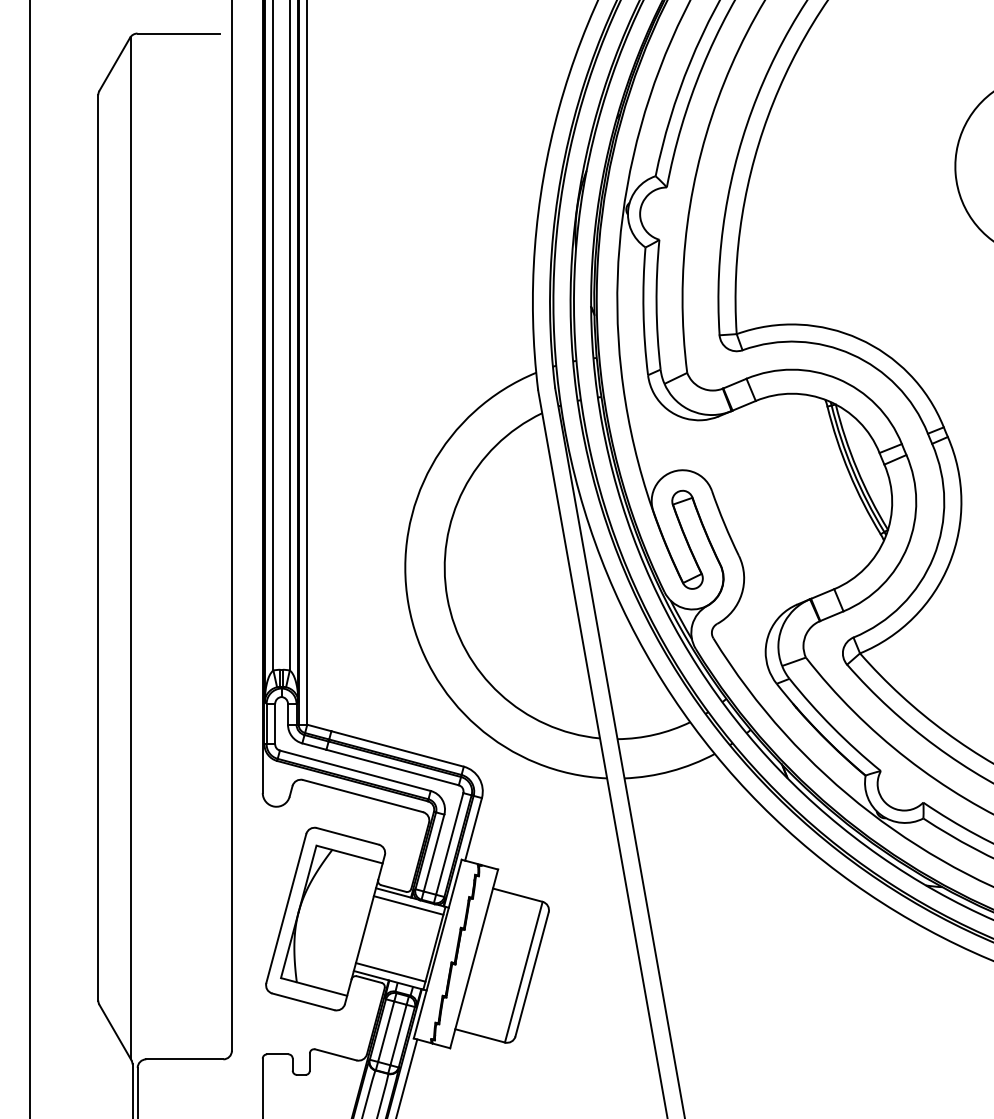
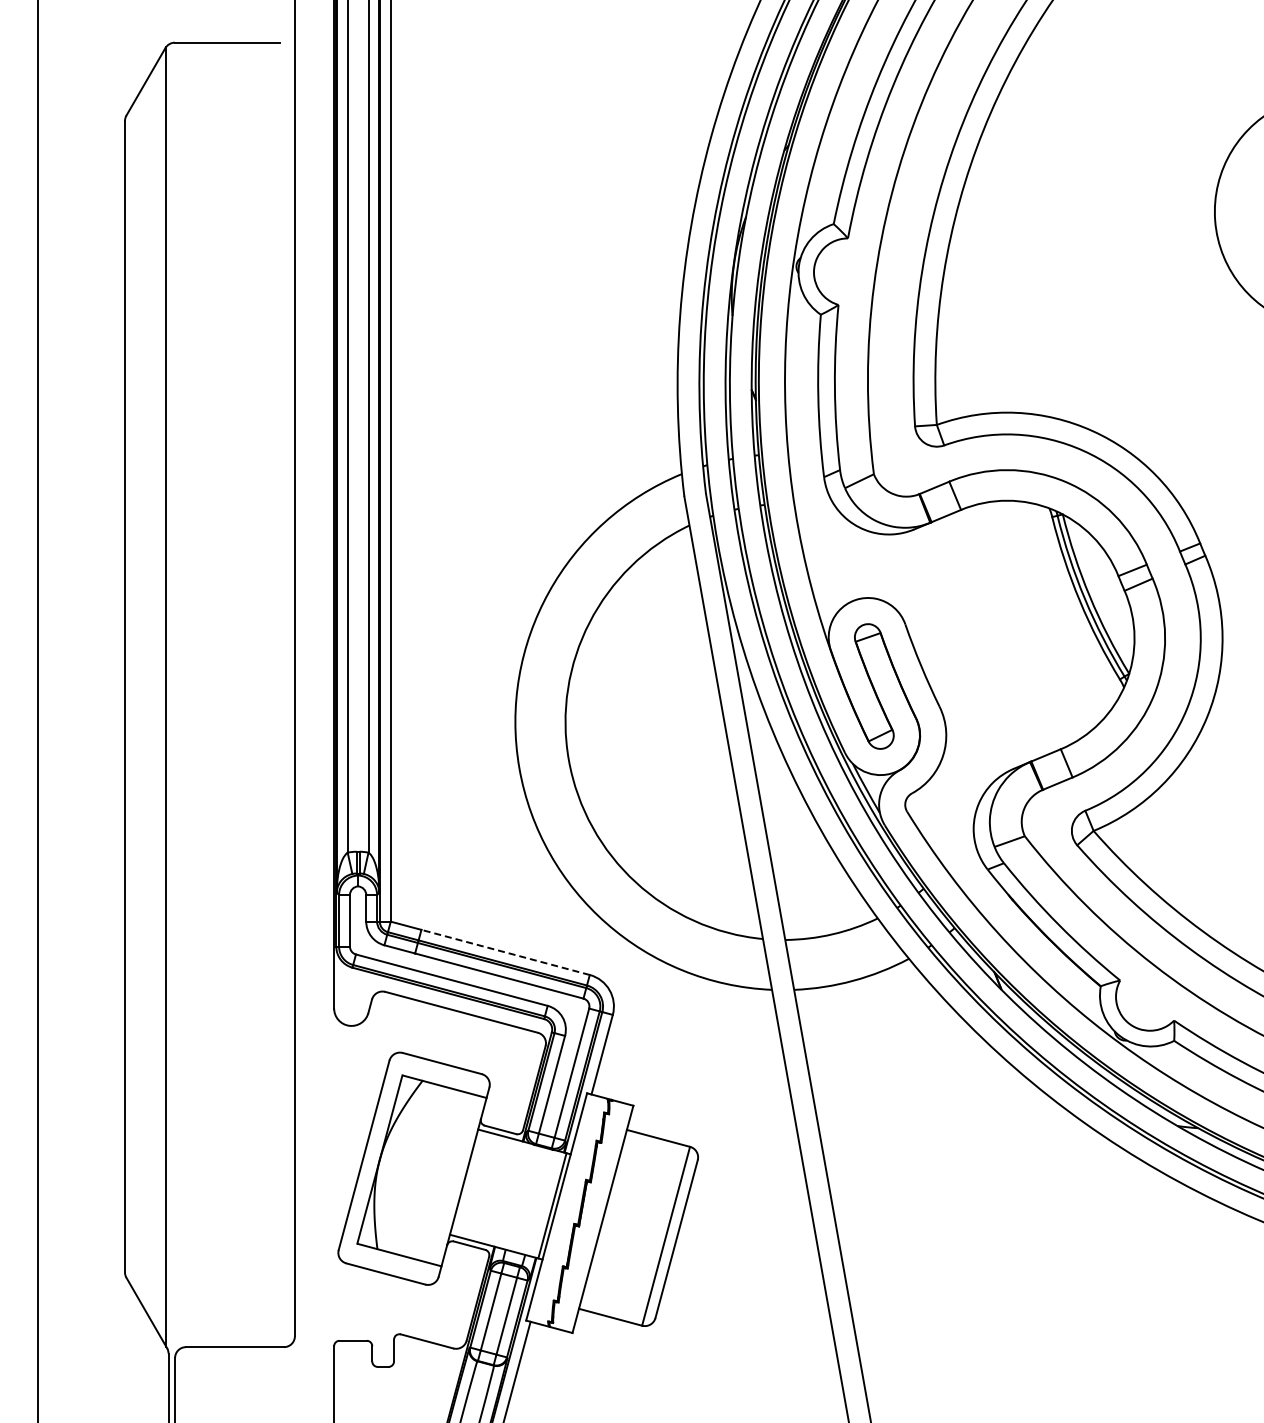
line: (397, 749) -> (505, 952), solid -> dashed
line: (408, 905) -> (519, 1151), removed
line: (390, 972) -> (496, 1236), removed

